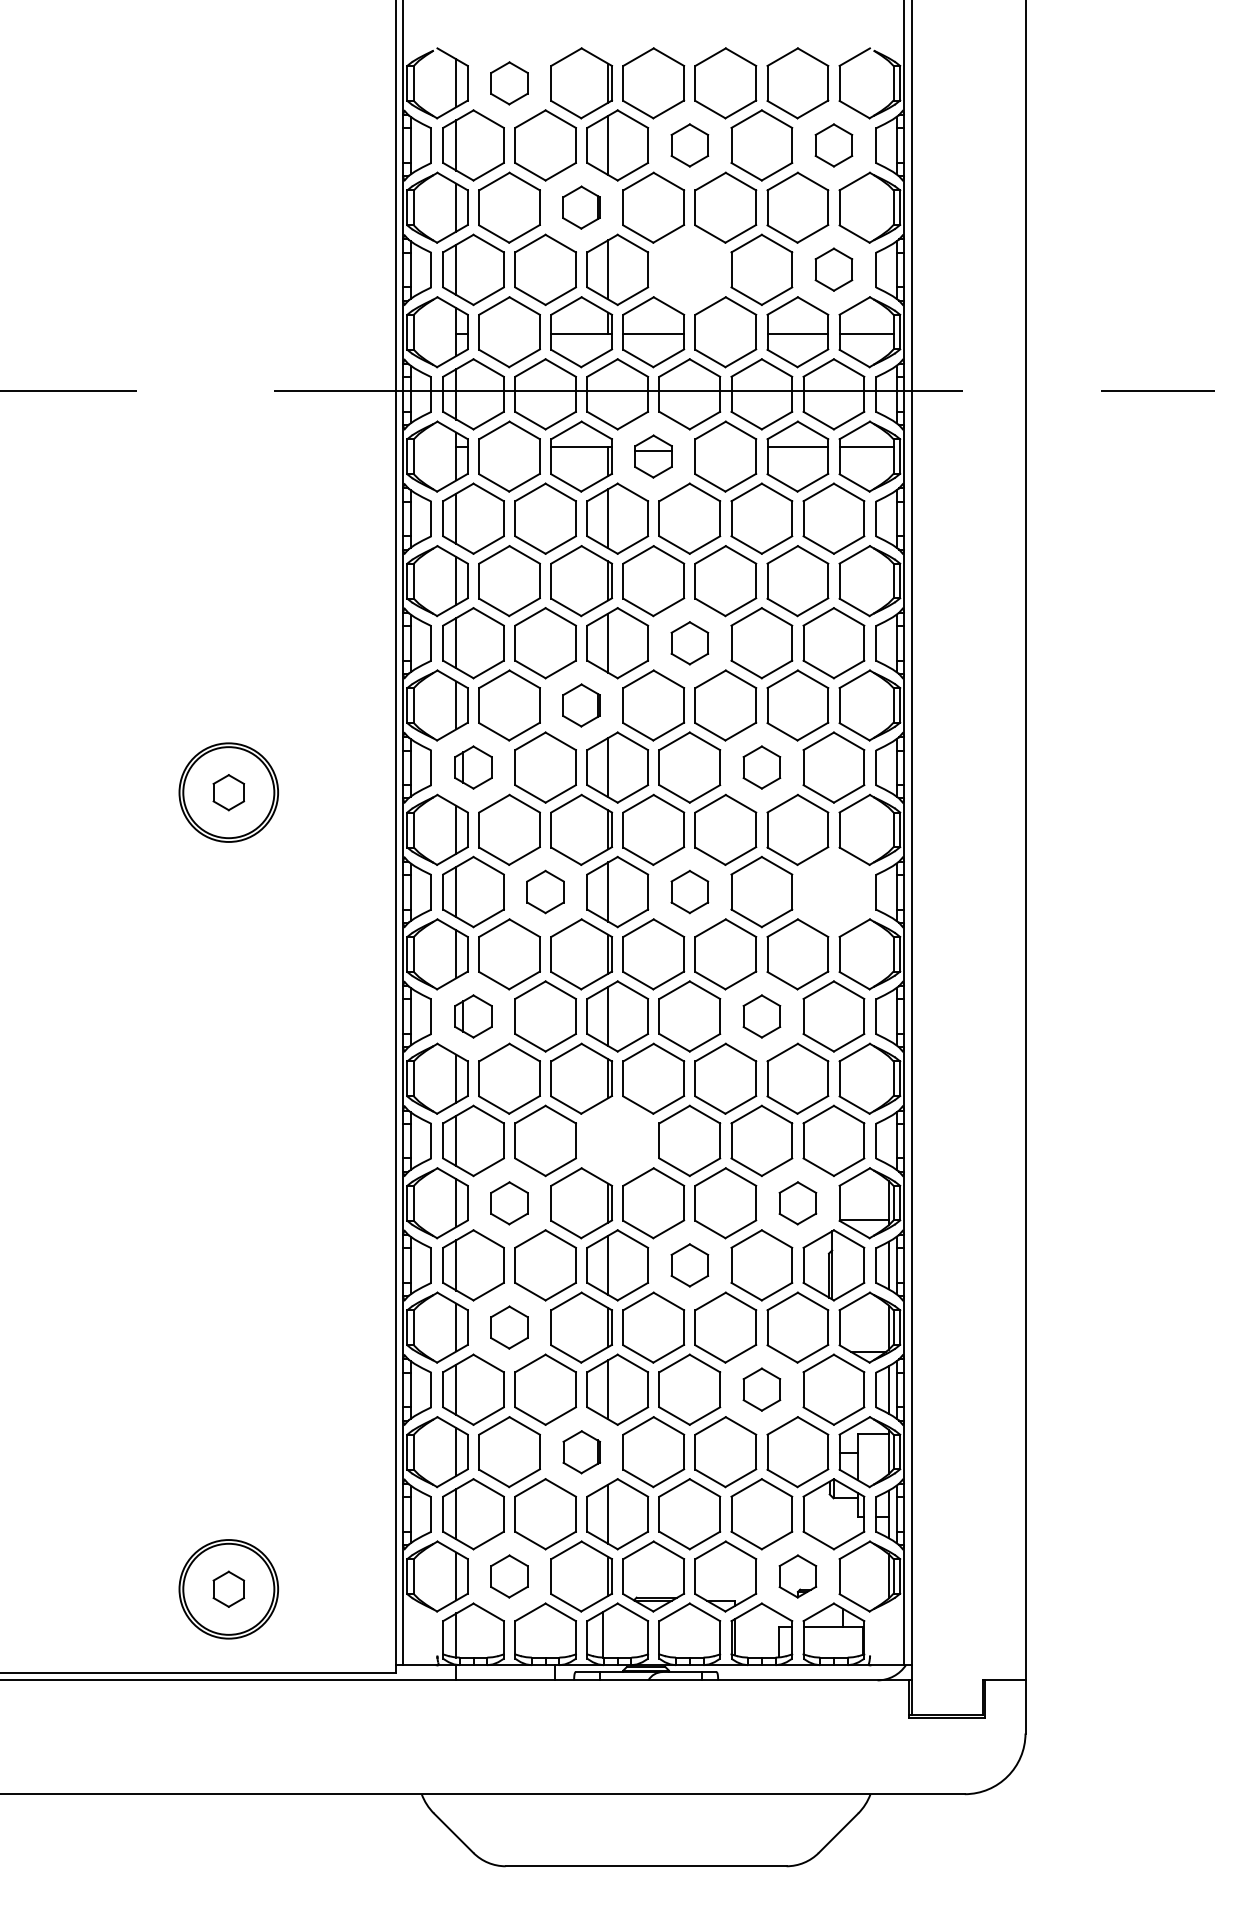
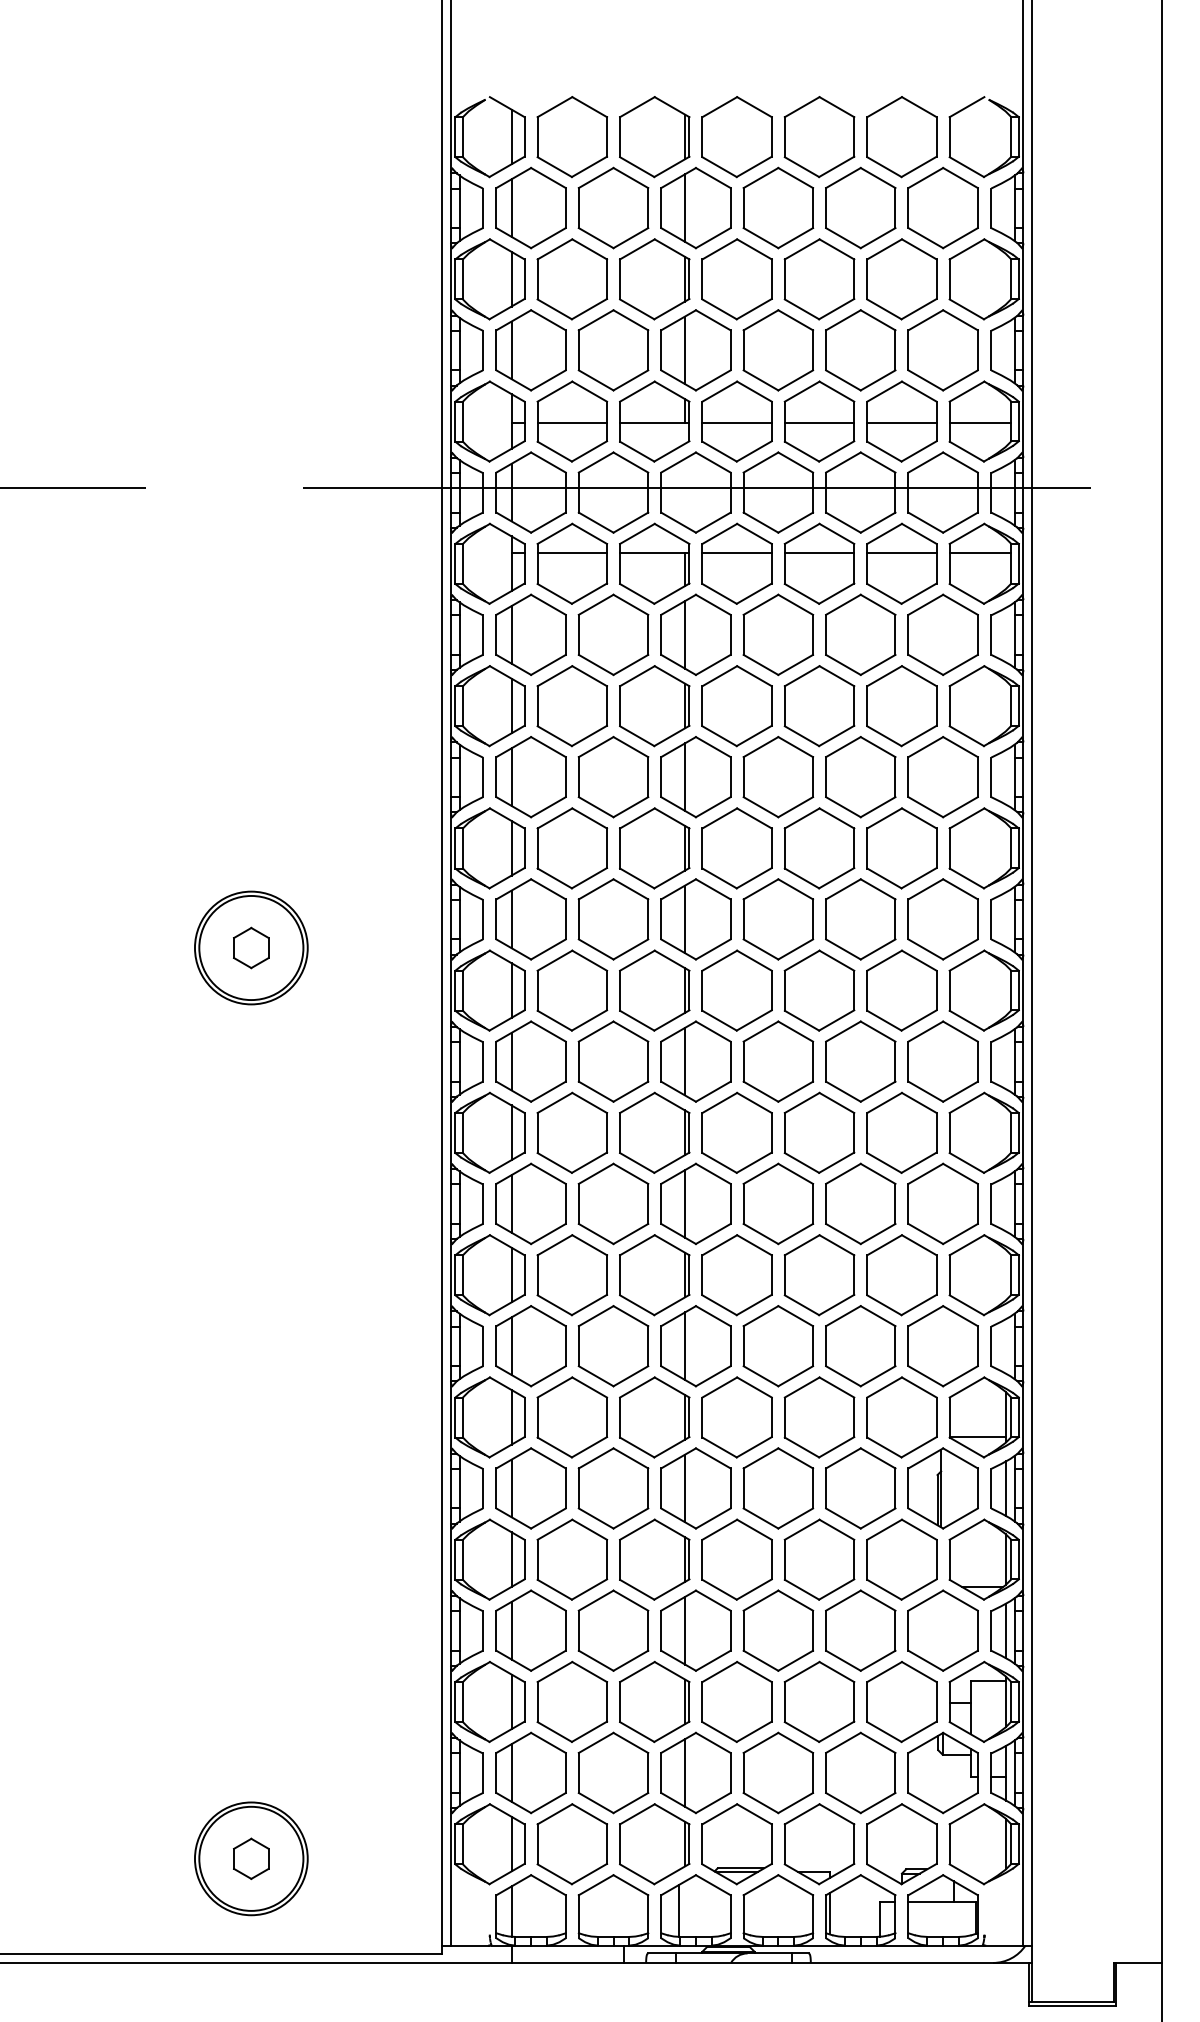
part: (509, 83) -> (572, 137), size x1.67
part: (689, 145) -> (778, 208), size x1.67
part: (833, 145) -> (942, 208), size x1.67
part: (581, 207) -> (654, 279), size x1.67
part: (689, 269) -> (778, 349), added
part: (833, 269) -> (942, 349), size x1.67
line: (509, 333) -> (572, 423), added
line: (725, 333) -> (819, 423), added
line: (509, 447) -> (572, 553), added
line: (725, 447) -> (819, 553), added
part: (653, 456) -> (736, 563), size x1.67
part: (689, 643) -> (778, 777), size x1.67
part: (581, 705) -> (654, 848), size x1.67
part: (473, 767) -> (531, 919), size x1.67
part: (761, 767) -> (860, 919), size x1.67
part: (545, 891) -> (613, 1061), size x1.67
part: (689, 891) -> (778, 1061), size x1.67
part: (833, 892) -> (942, 1062), added
part: (473, 1016) -> (531, 1203), size x1.67
part: (761, 1016) -> (860, 1203), size x1.67
part: (617, 1140) -> (695, 1345), added
part: (509, 1203) -> (572, 1417), size x1.67
part: (797, 1203) -> (901, 1417), size x1.67
part: (689, 1265) -> (778, 1488), size x1.67
part: (509, 1327) -> (572, 1559), size x1.67
part: (761, 1389) -> (860, 1630), size x1.67
part: (581, 1452) -> (654, 1702), size x1.67
part: (509, 1576) -> (572, 1844), size x1.67
part: (797, 1576) -> (901, 1844), size x1.67

